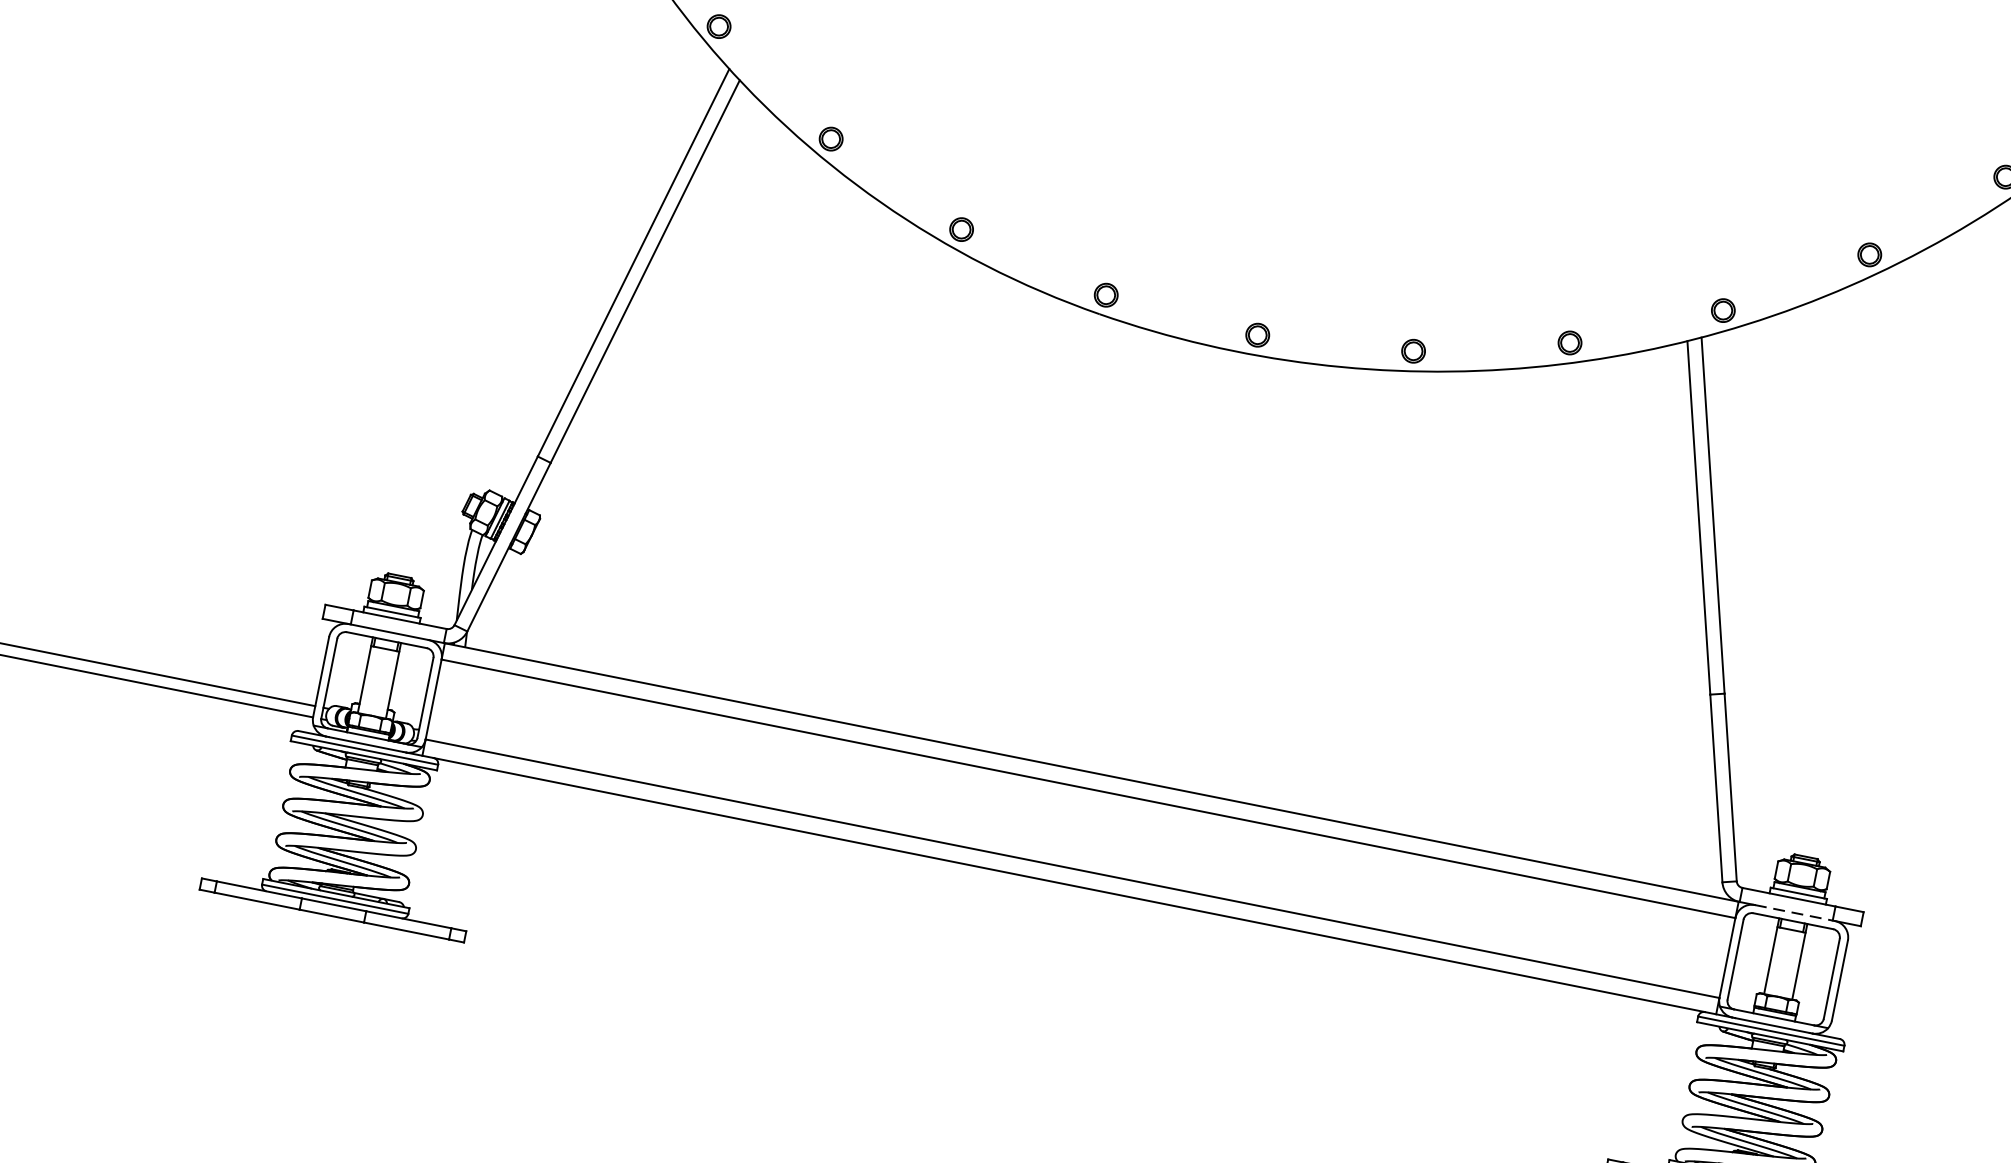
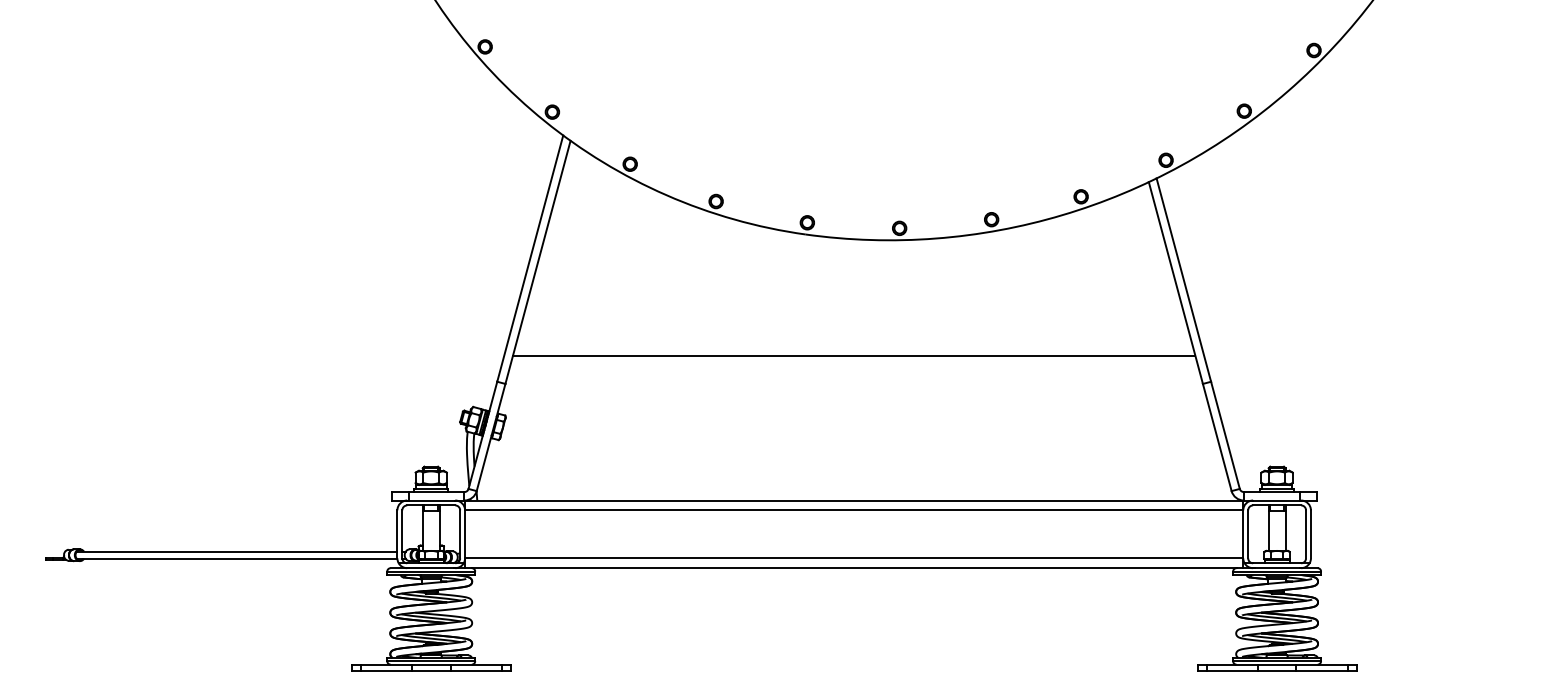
line: (1140, 531) -> (854, 355), added
line: (1795, 913) -> (1277, 500), dashed -> solid

